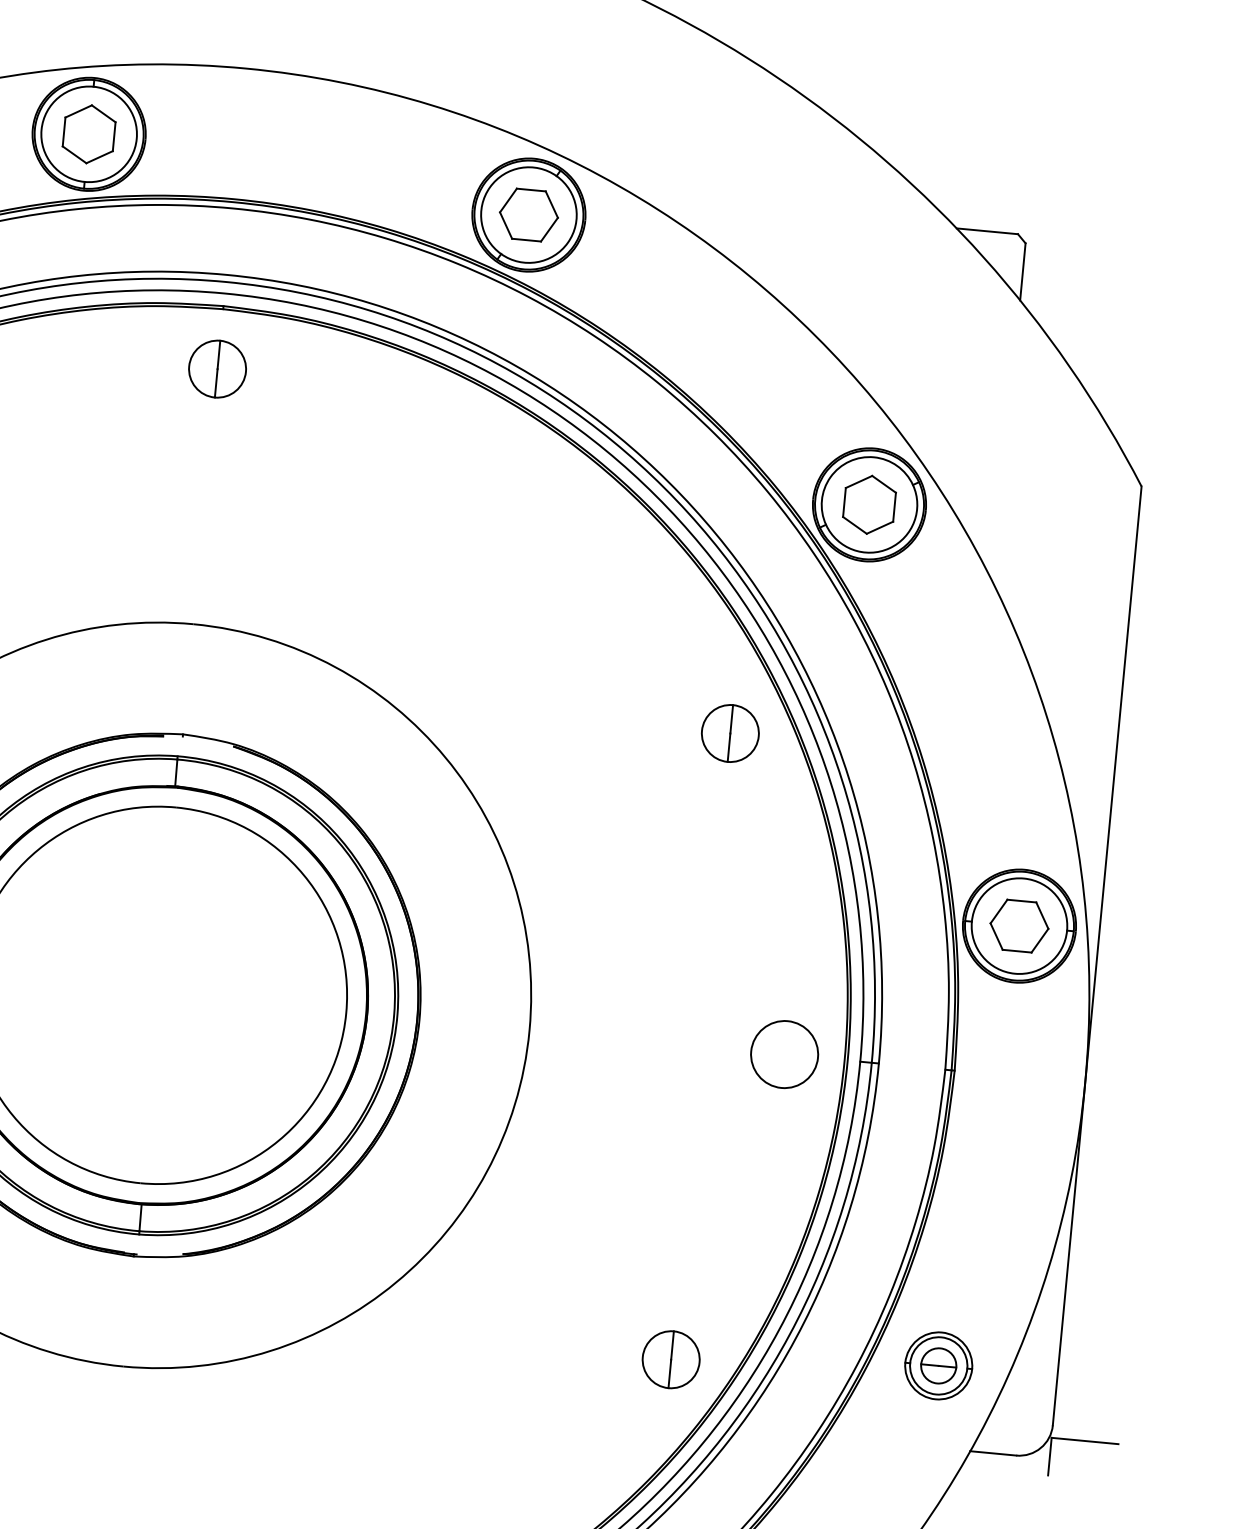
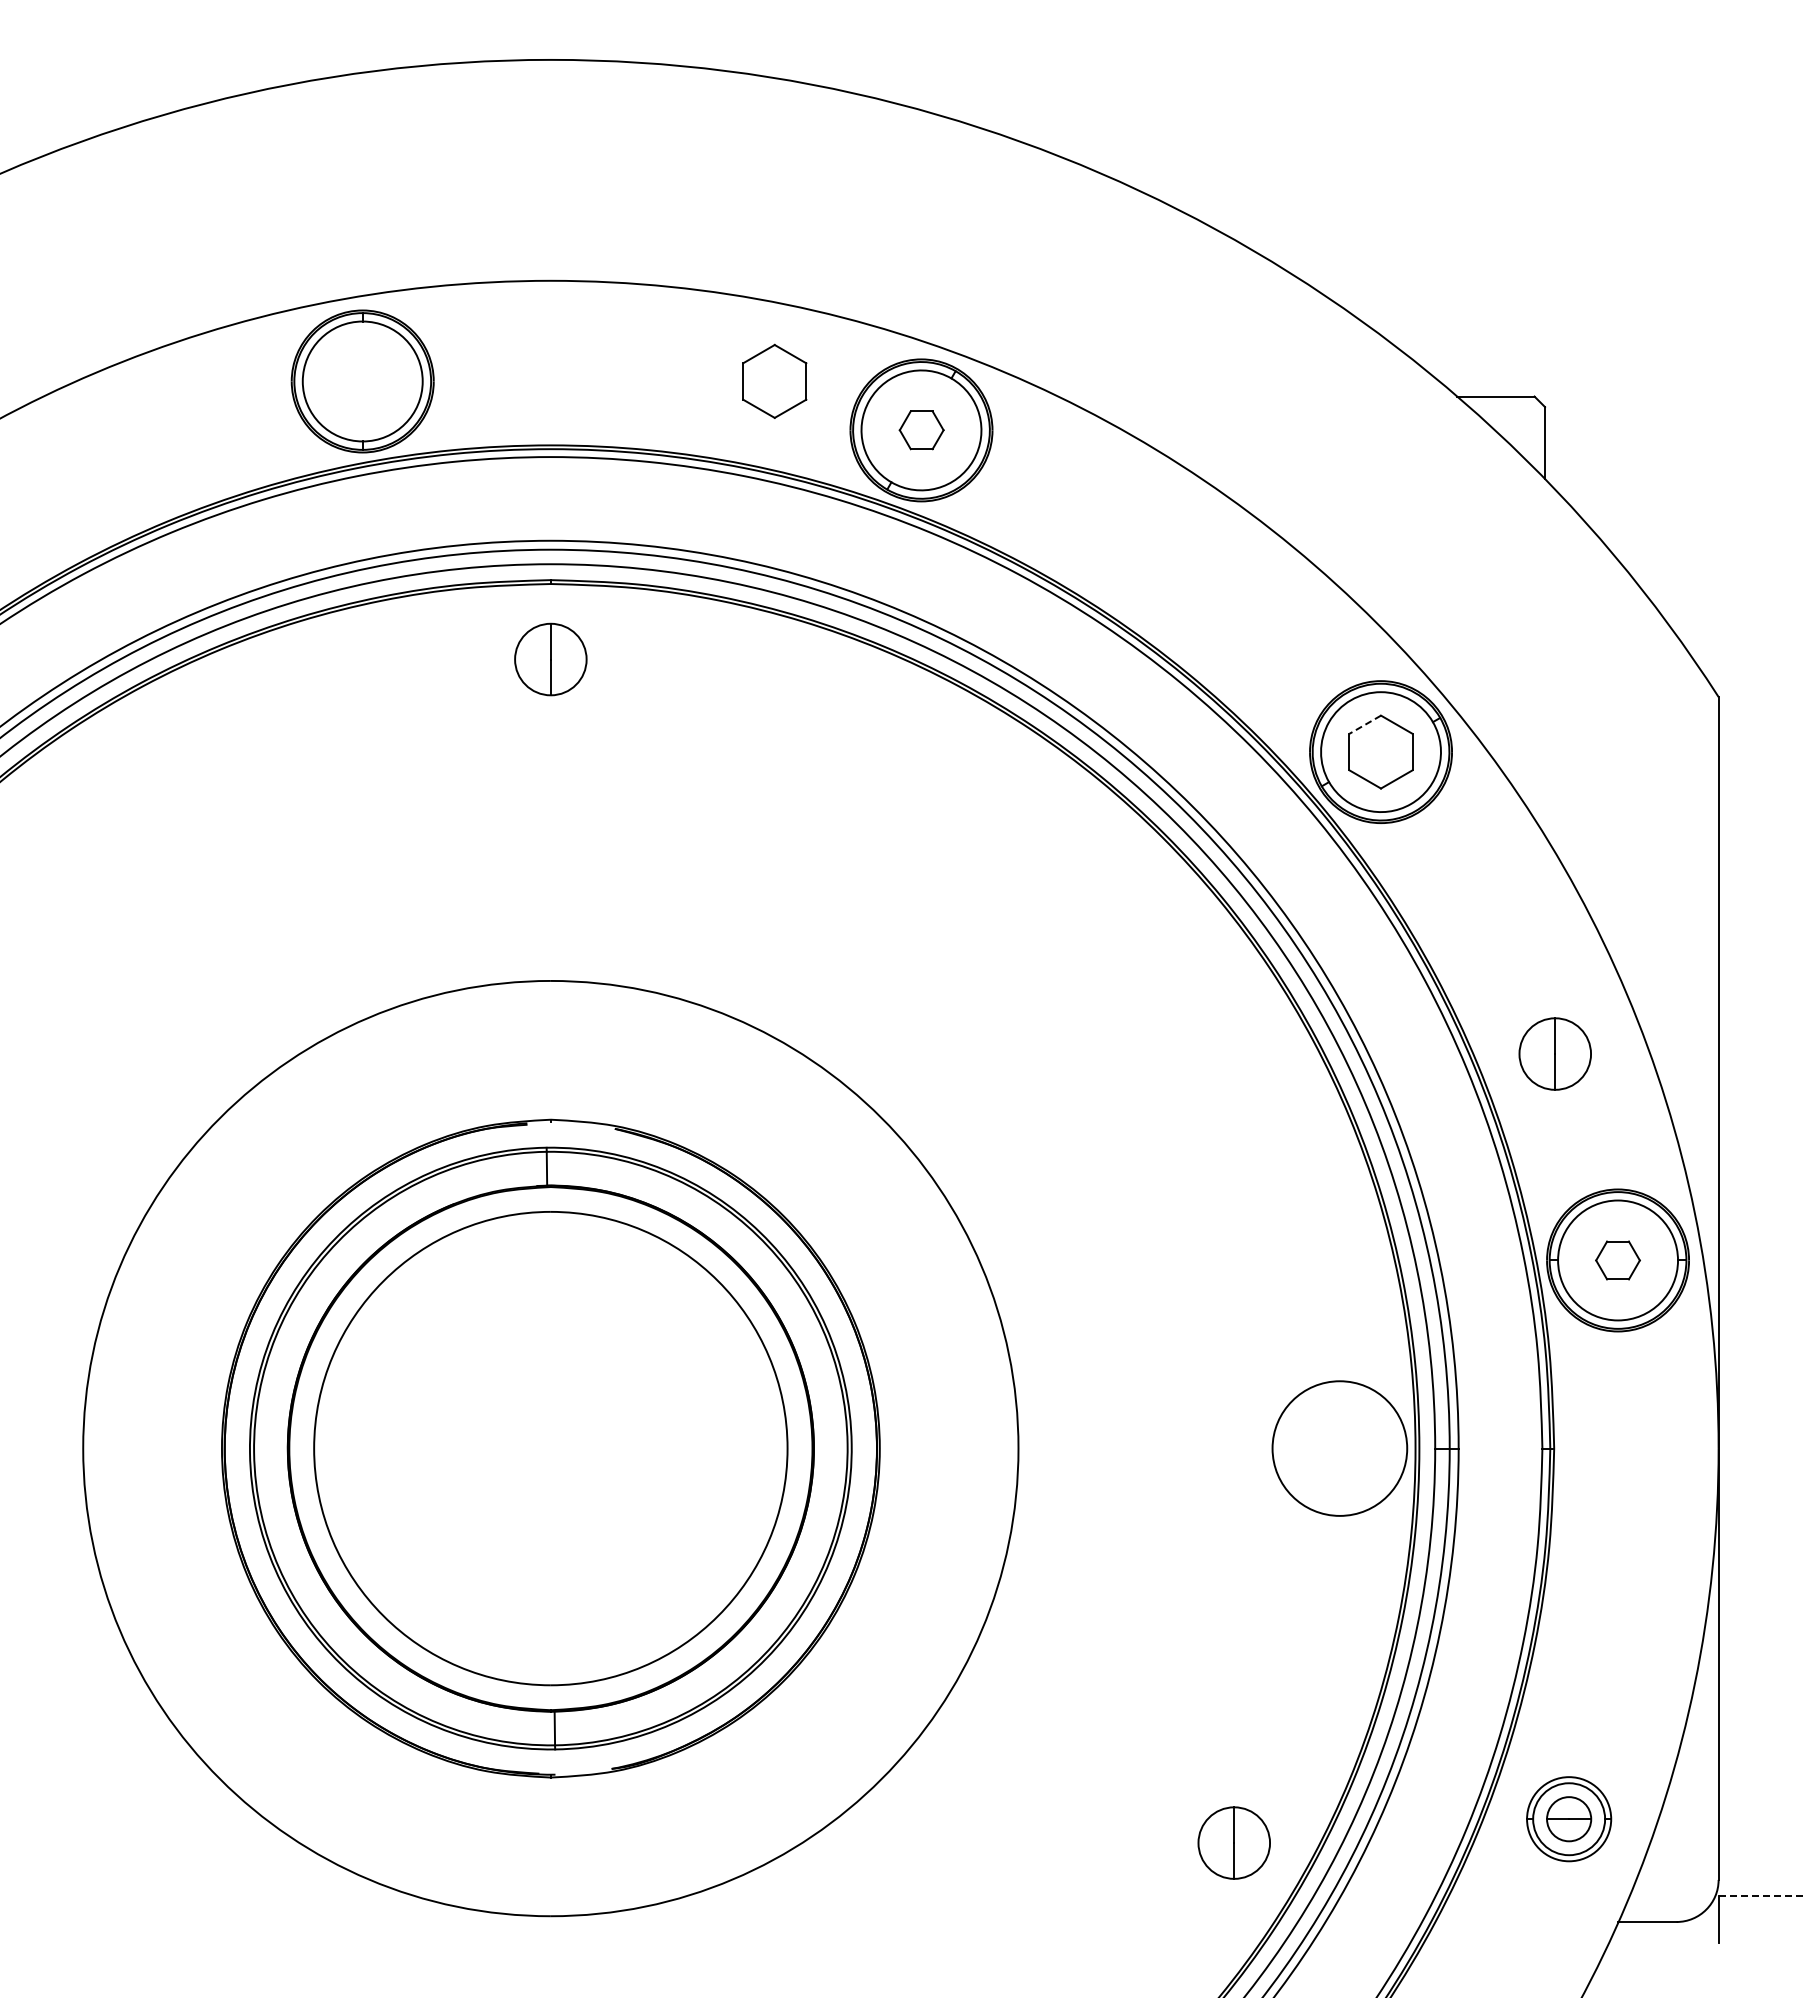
part: (89, 133) -> (774, 380), moved
part: (529, 214) -> (921, 429), size x0.6
line: (858, 481) -> (1364, 724), solid -> dashed
part: (729, 733) -> (1554, 1053), moved
part: (1019, 926) -> (1617, 1260), size x0.6
circle: (784, 1054) -> (1339, 1448), size x1.6
line: (1084, 1440) -> (1760, 1895), solid -> dashed

